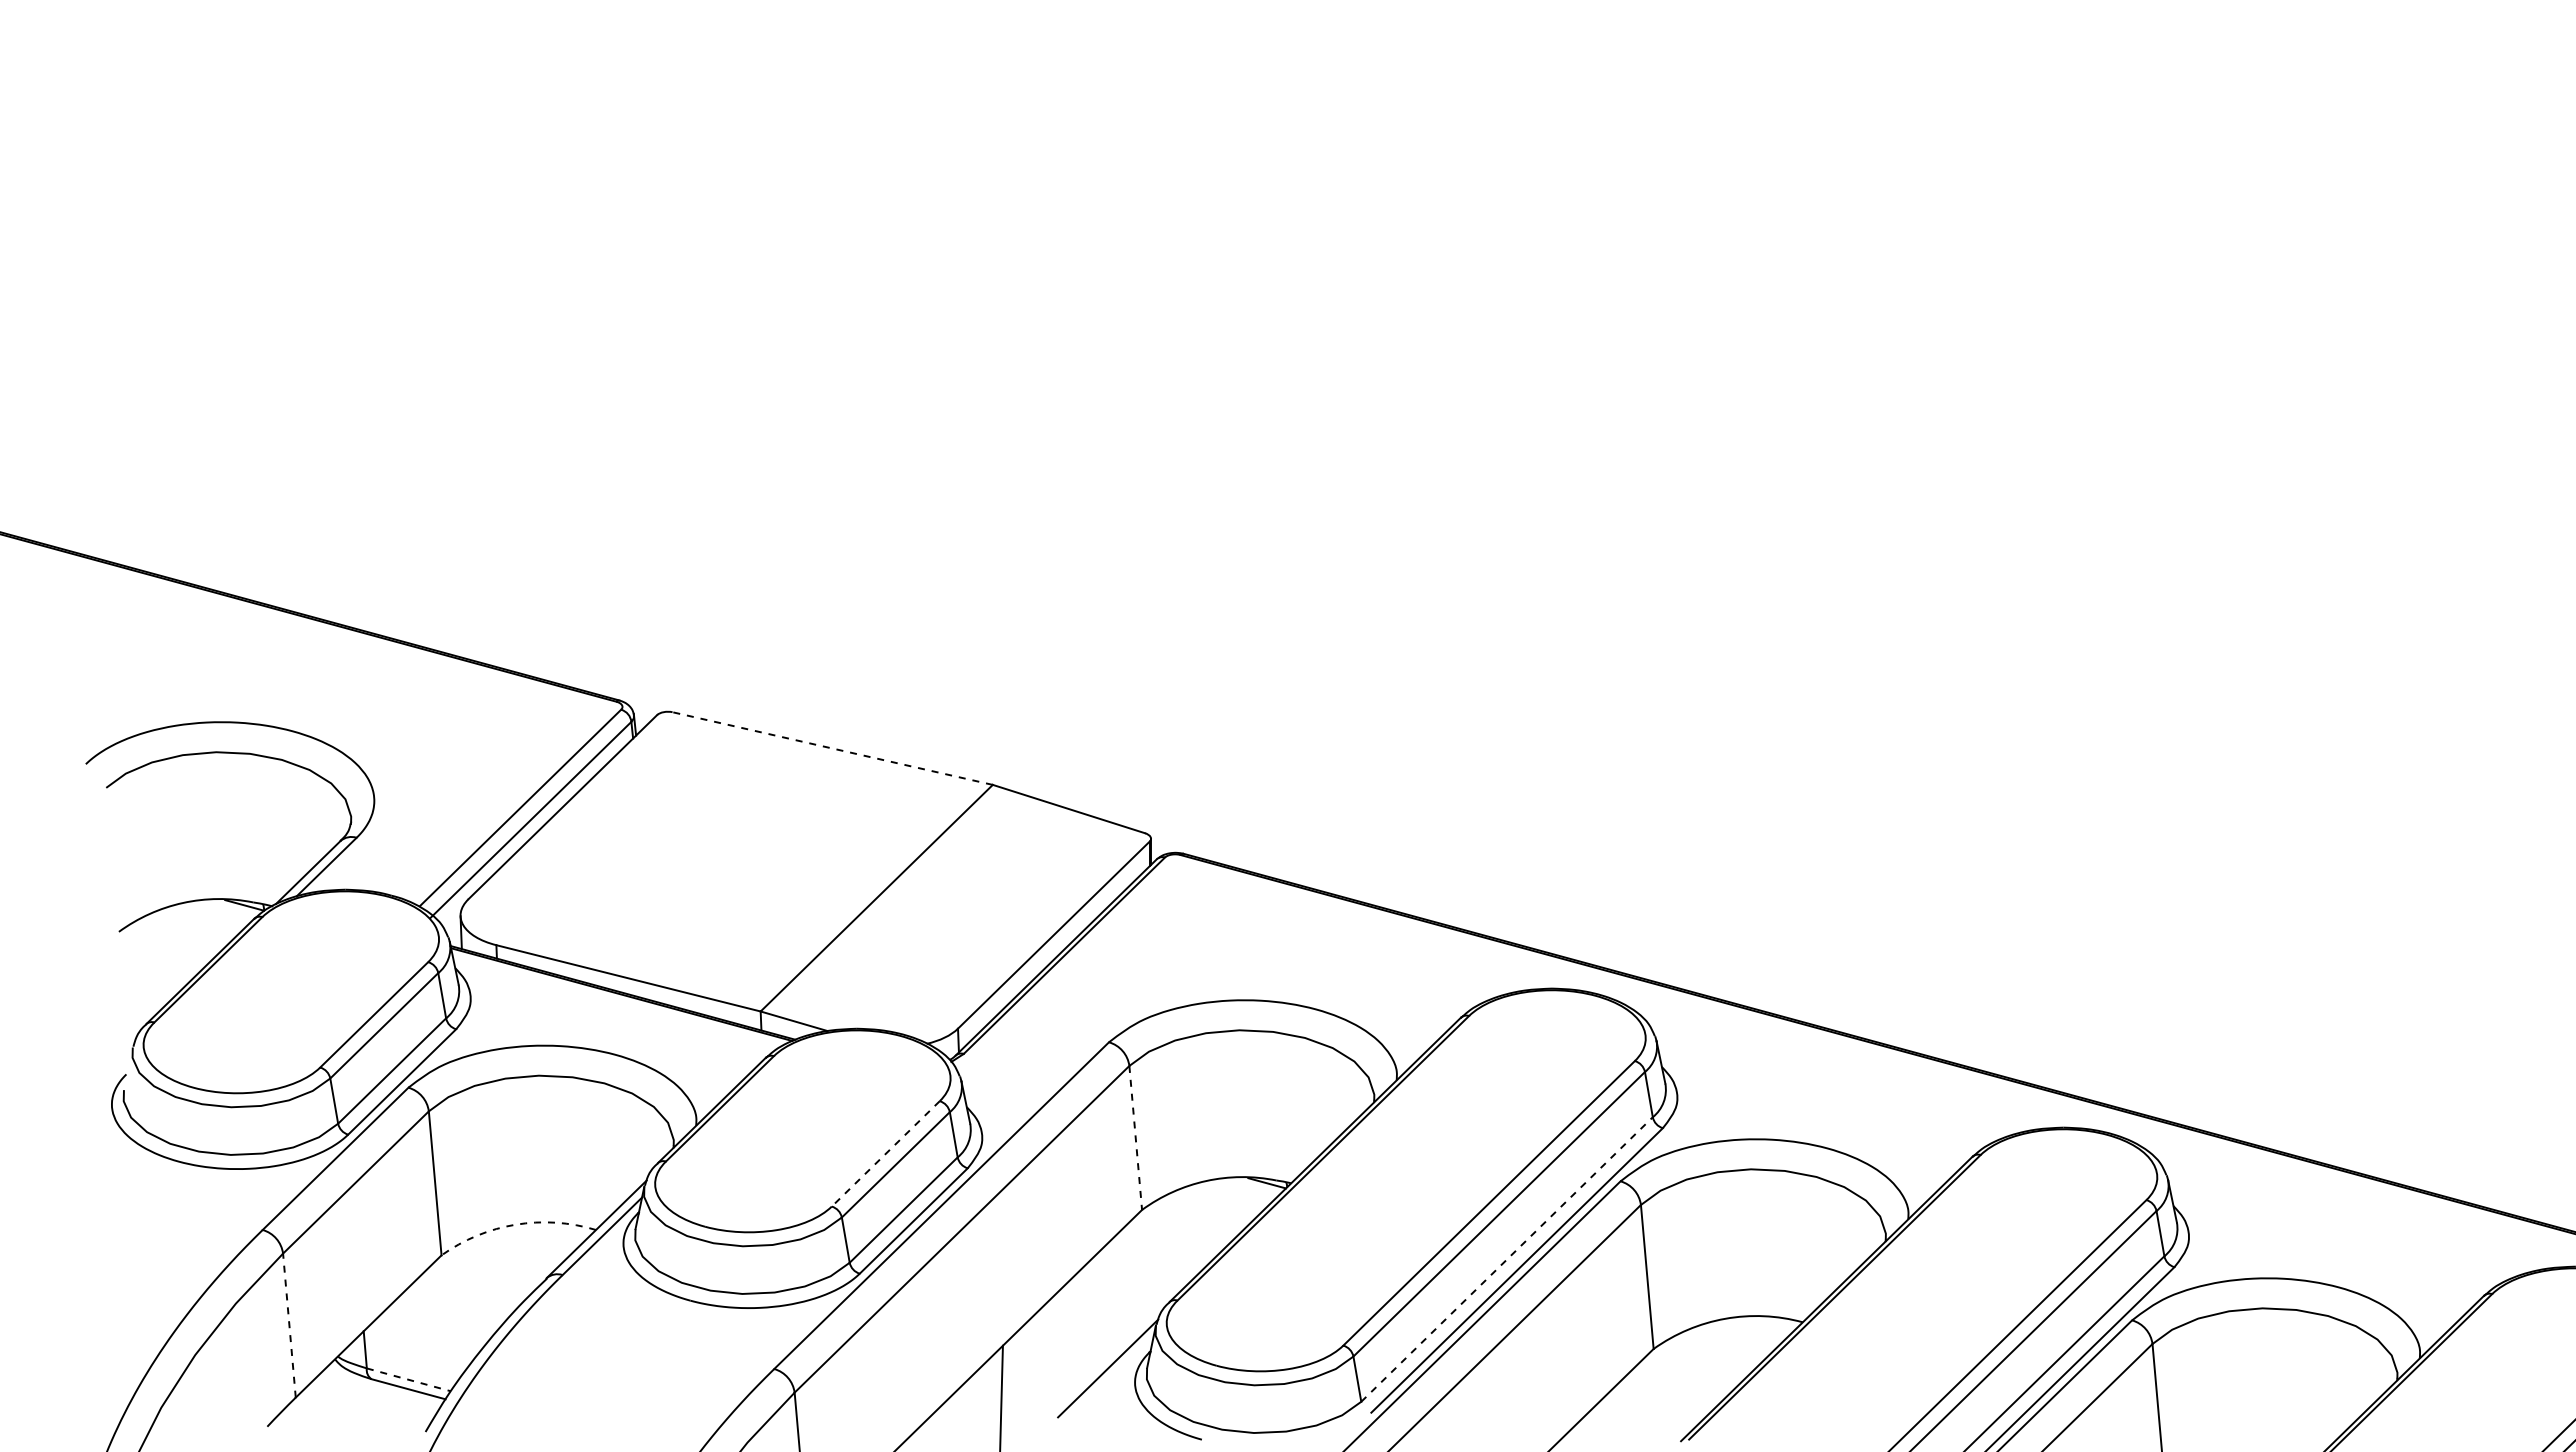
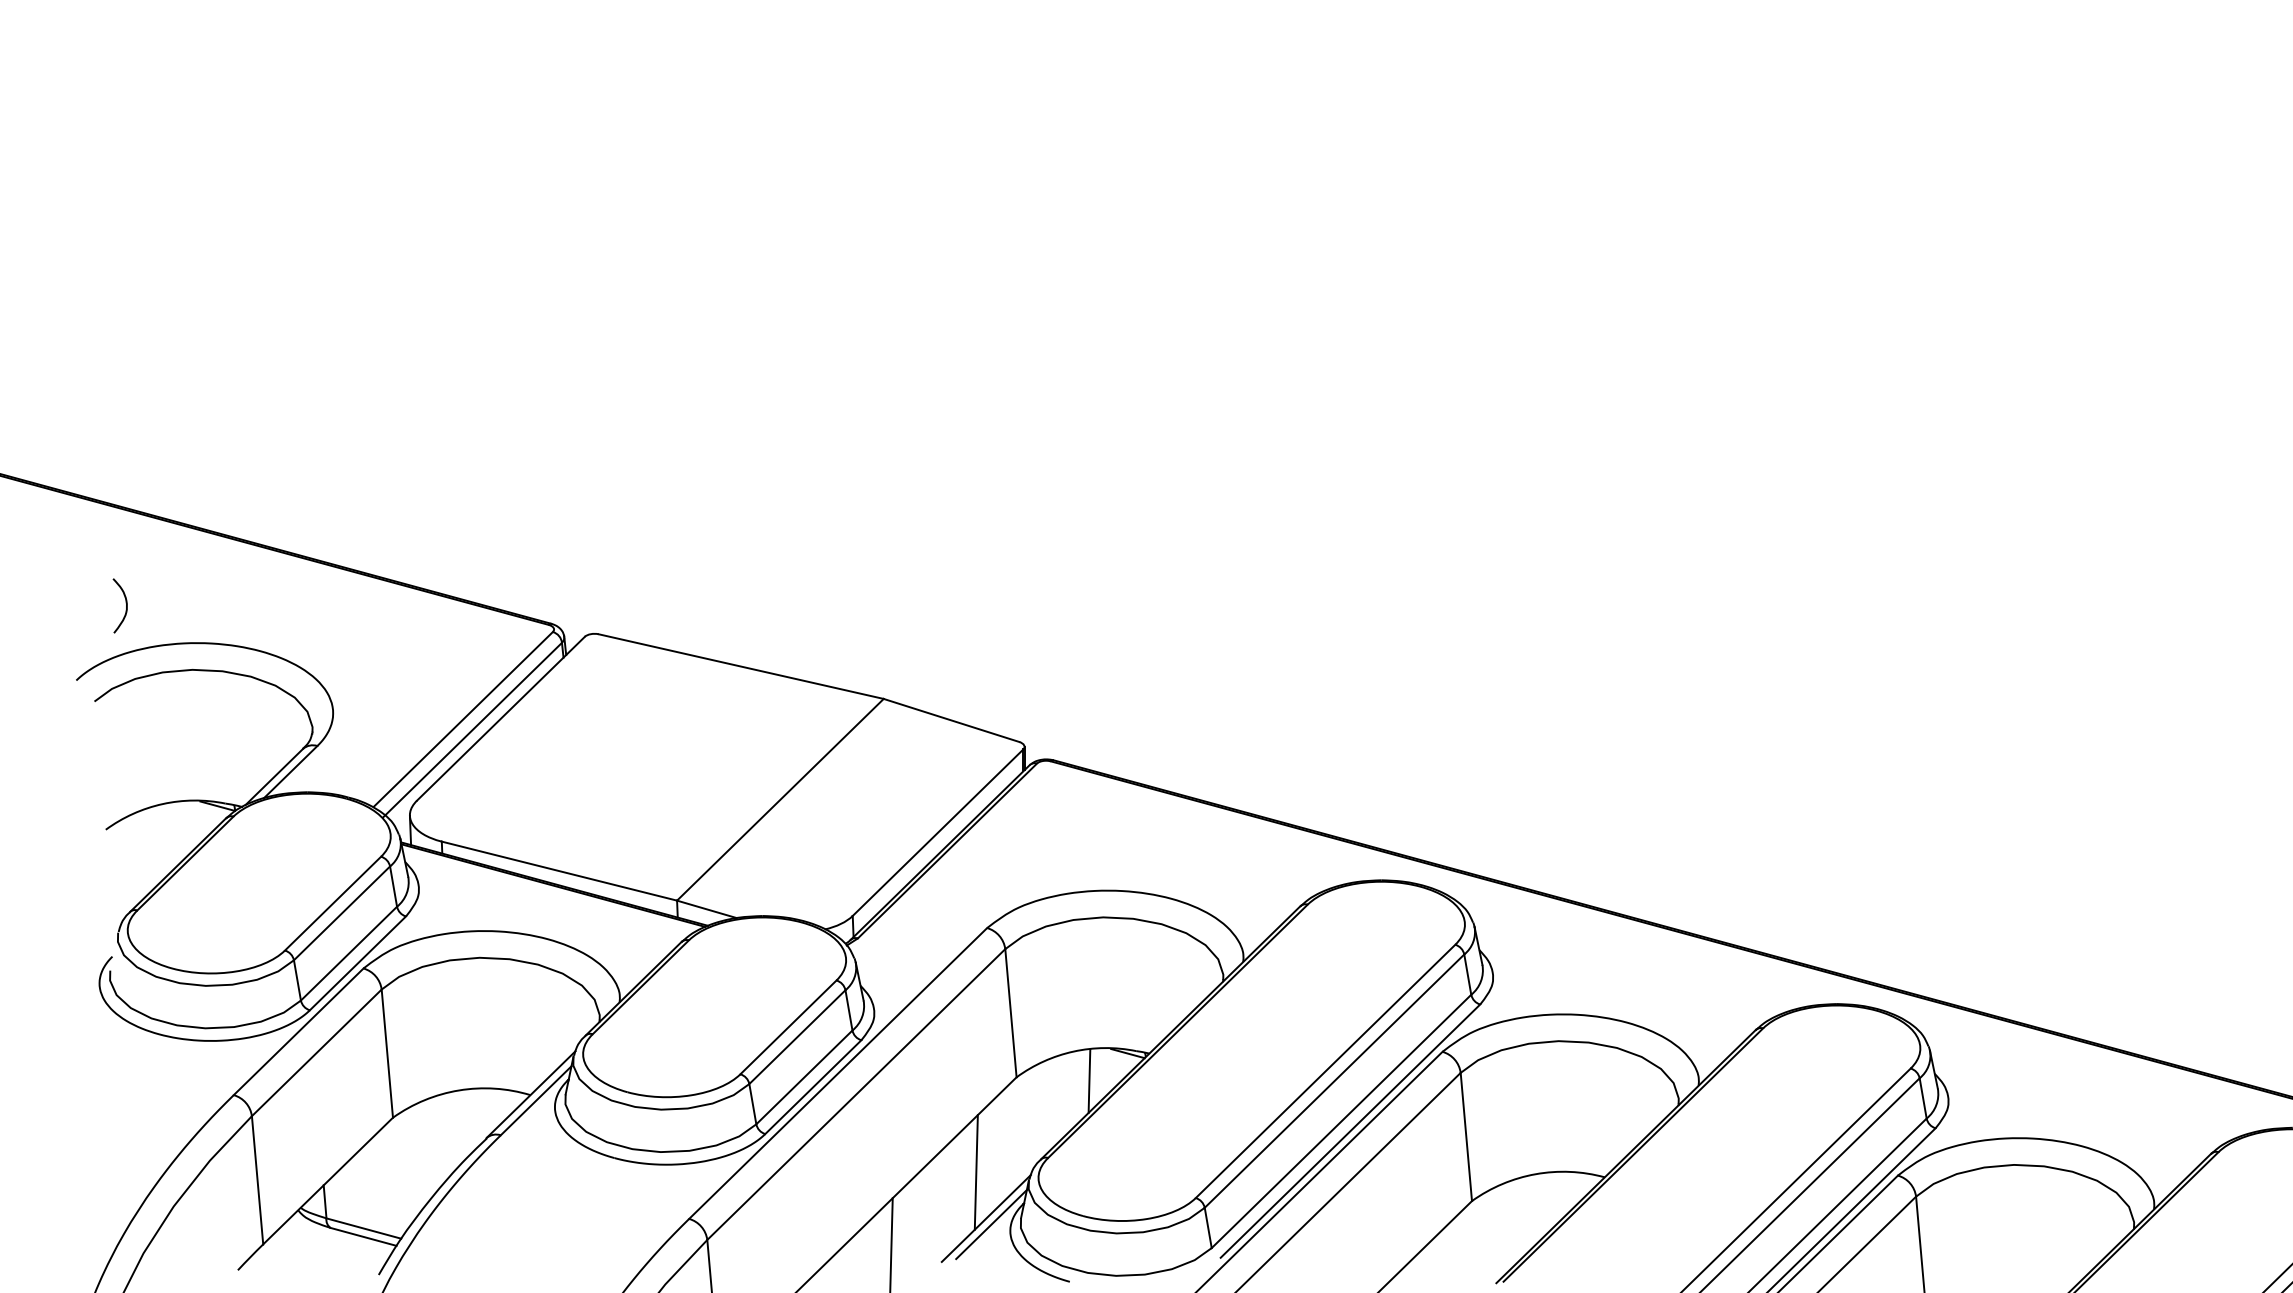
curve: (141, 680) -> (125, 605), added
line: (832, 748) -> (741, 666), dashed -> solid
line: (1135, 1138) -> (1010, 1013), dashed -> solid
line: (885, 1154) -> (788, 1027), dashed -> solid
line: (1223, 1214) -> (1089, 1081), added
arc: (515, 1224) -> (458, 1090), dashed -> solid
line: (1507, 1259) -> (1341, 1121), dashed -> solid
line: (1096, 1316) -> (976, 1172), added
line: (289, 1325) -> (257, 1180), dashed -> solid
line: (1113, 1375) -> (991, 1224), added
line: (408, 1379) -> (363, 1228), dashed -> solid

